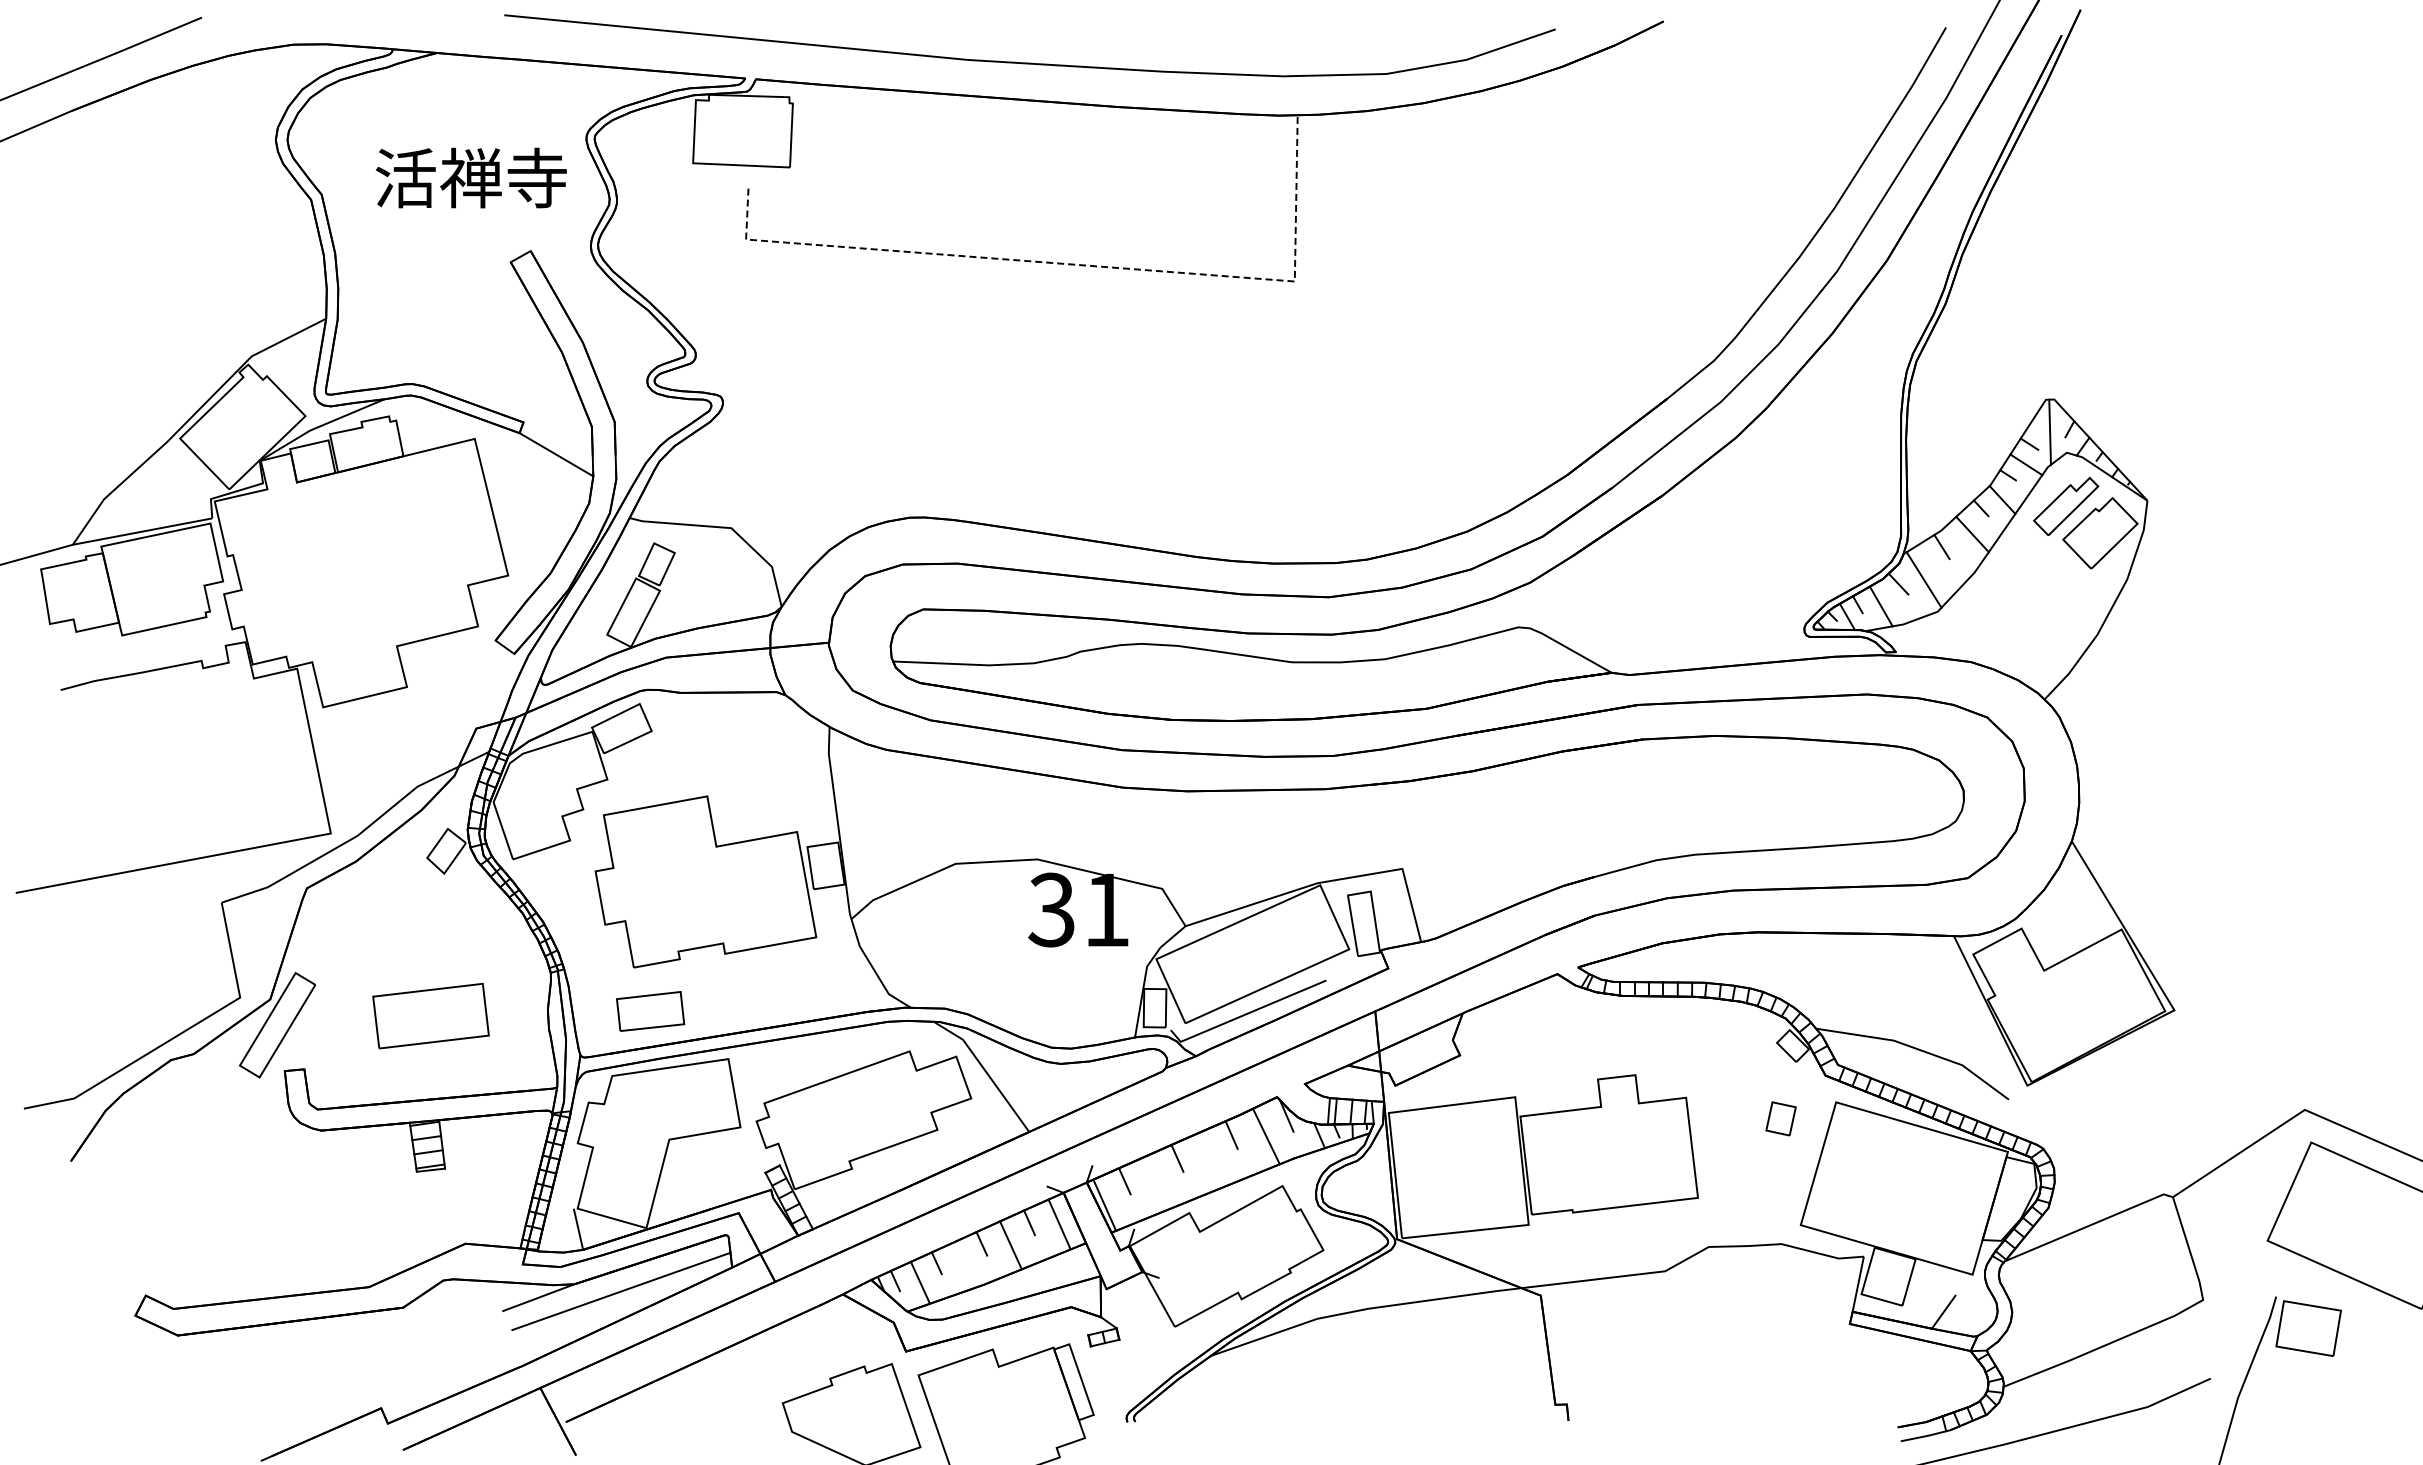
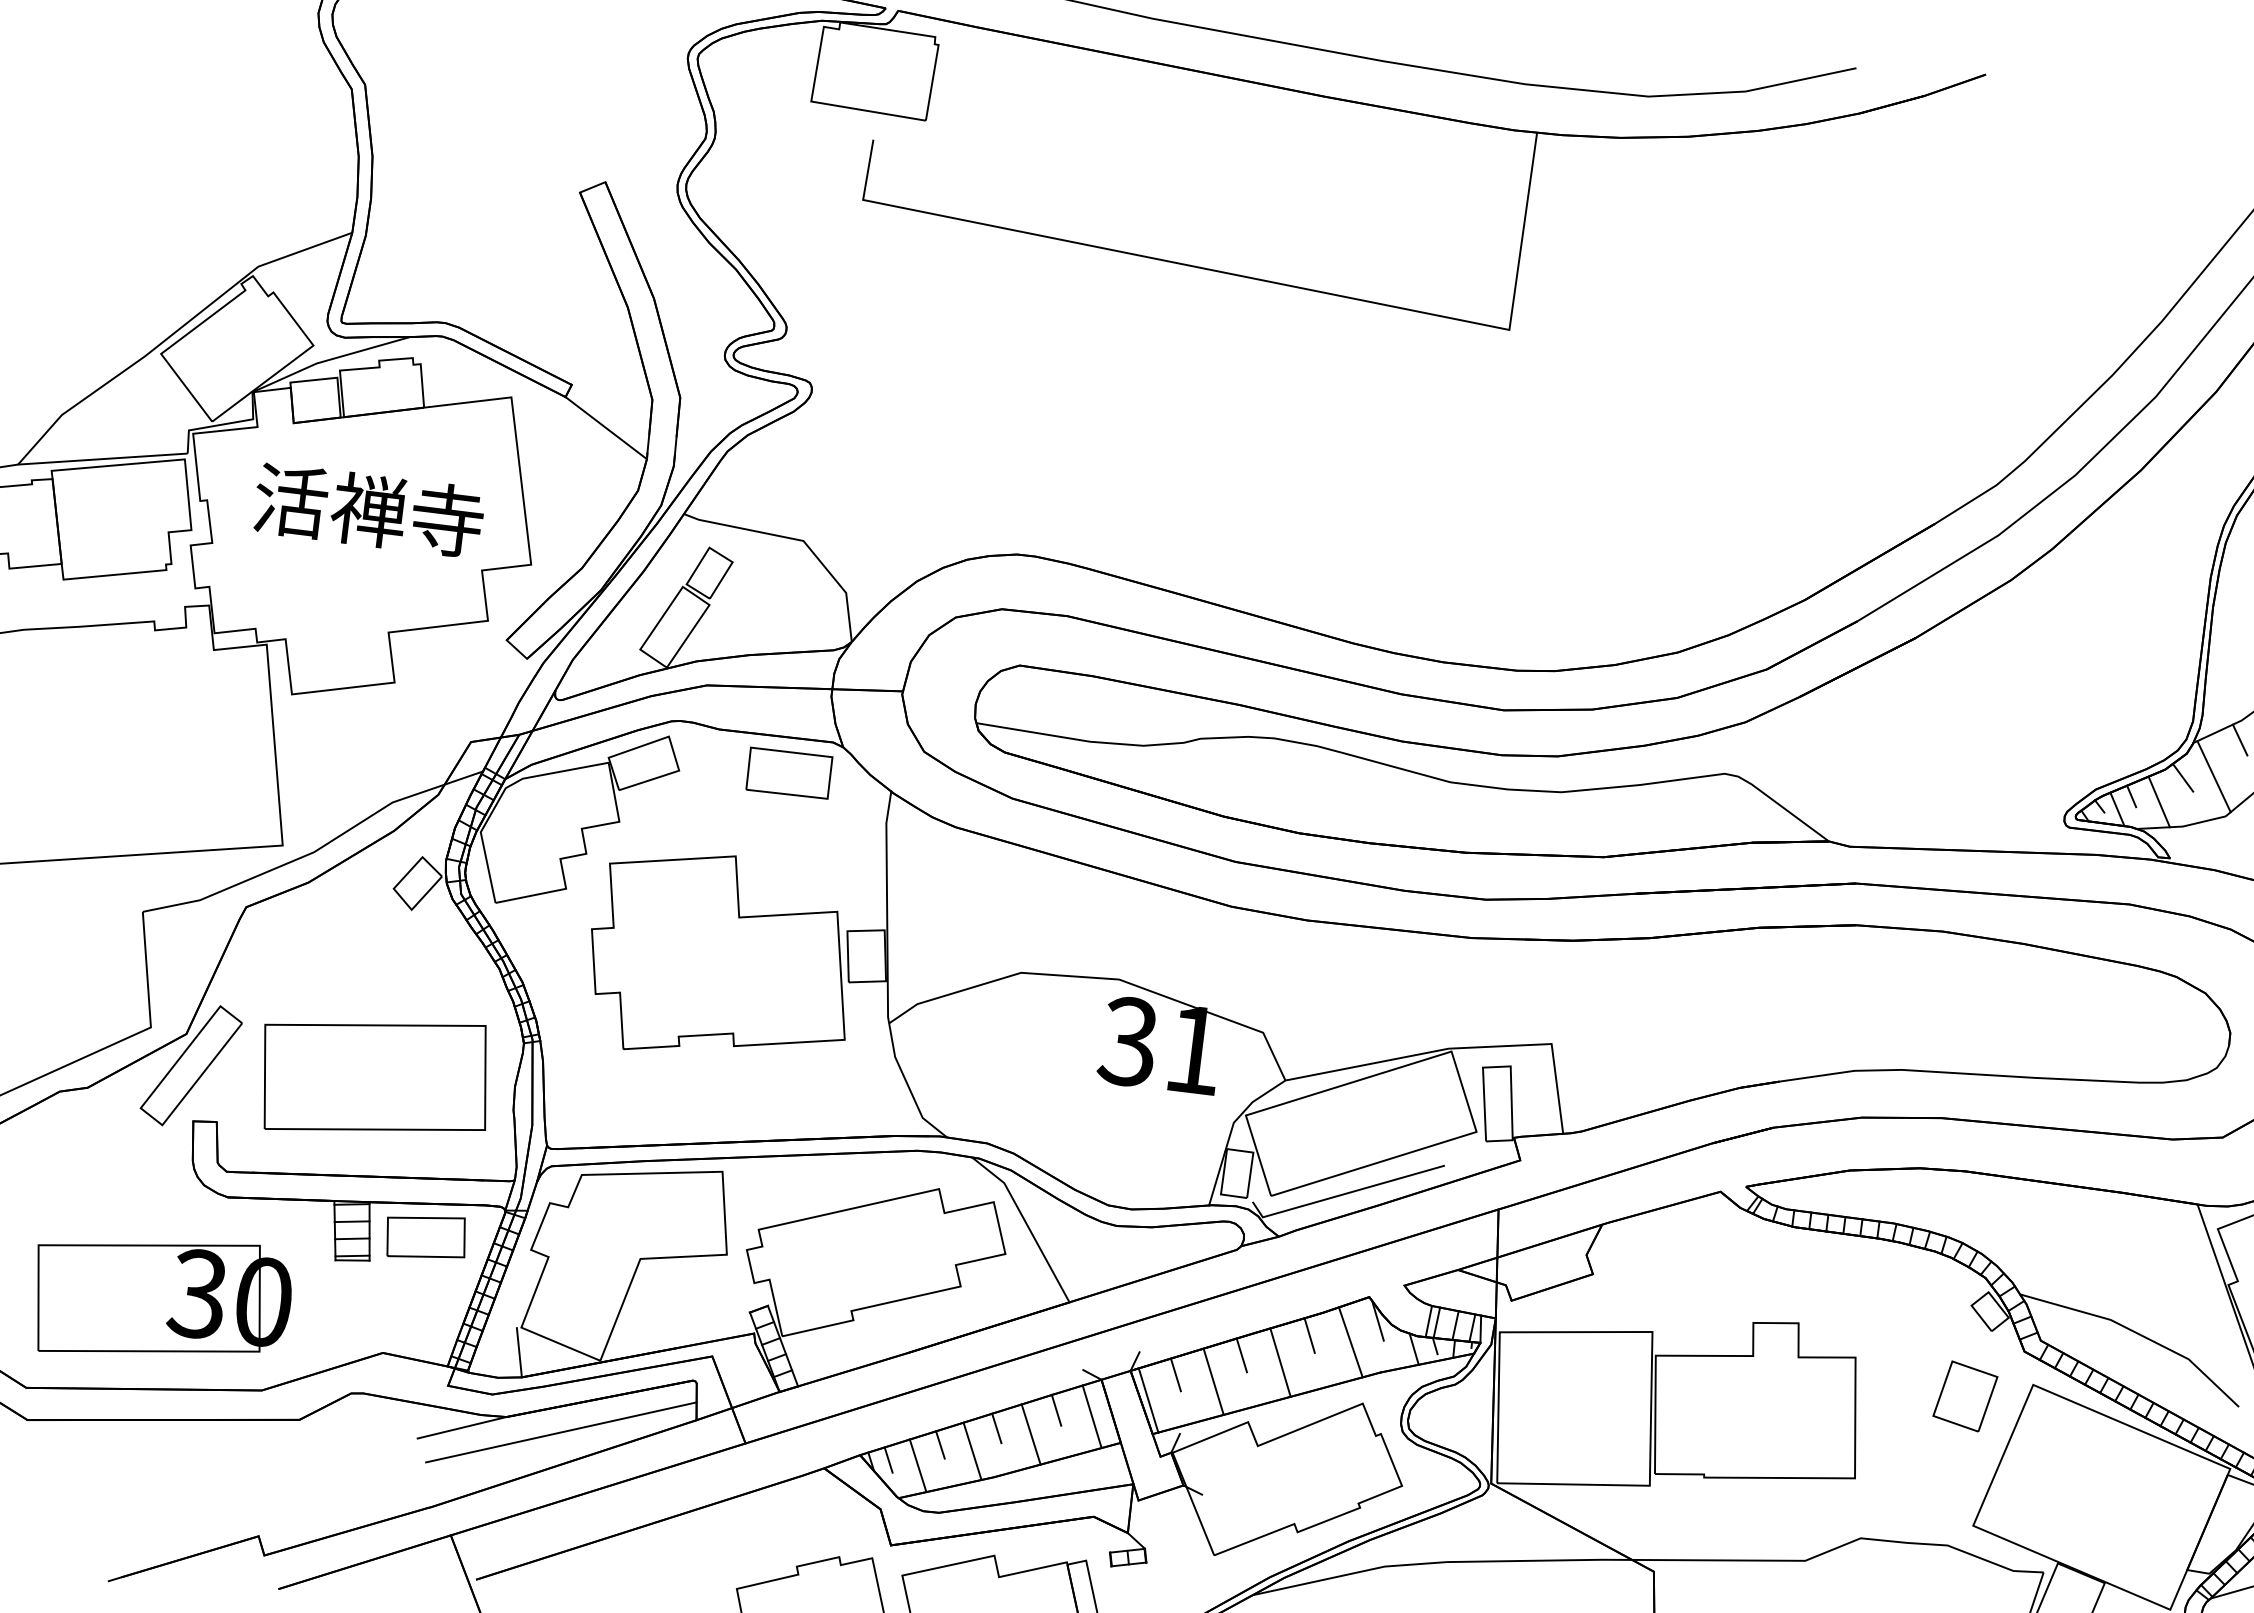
text: (470, 177) -> (368, 509), moved
line: (1077, 264) -> (1253, 277), dashed -> solid
part: (743, 721) -> (789, 772), added
part: (650, 1011) -> (426, 1237), moved
part: (430, 1015) -> (374, 1076), size x1.67
part: (1780, 1118) -> (1964, 1396), size x1.67
line: (1210, 1160) -> (1280, 1362), added
line: (1156, 1182) -> (1213, 1380), added
part: (276, 1221) -> (161, 1298), added
line: (963, 1265) -> (971, 1451), added

